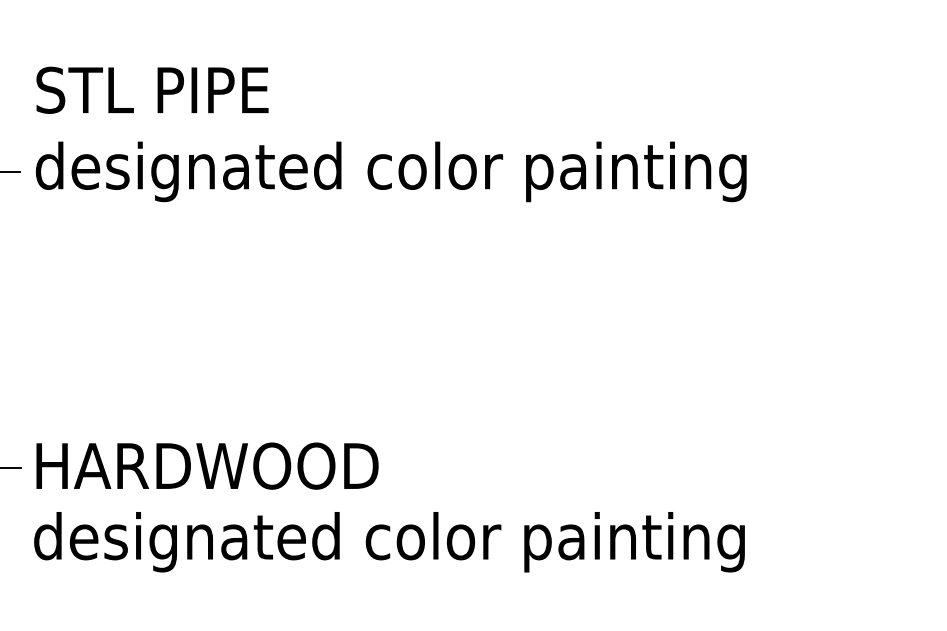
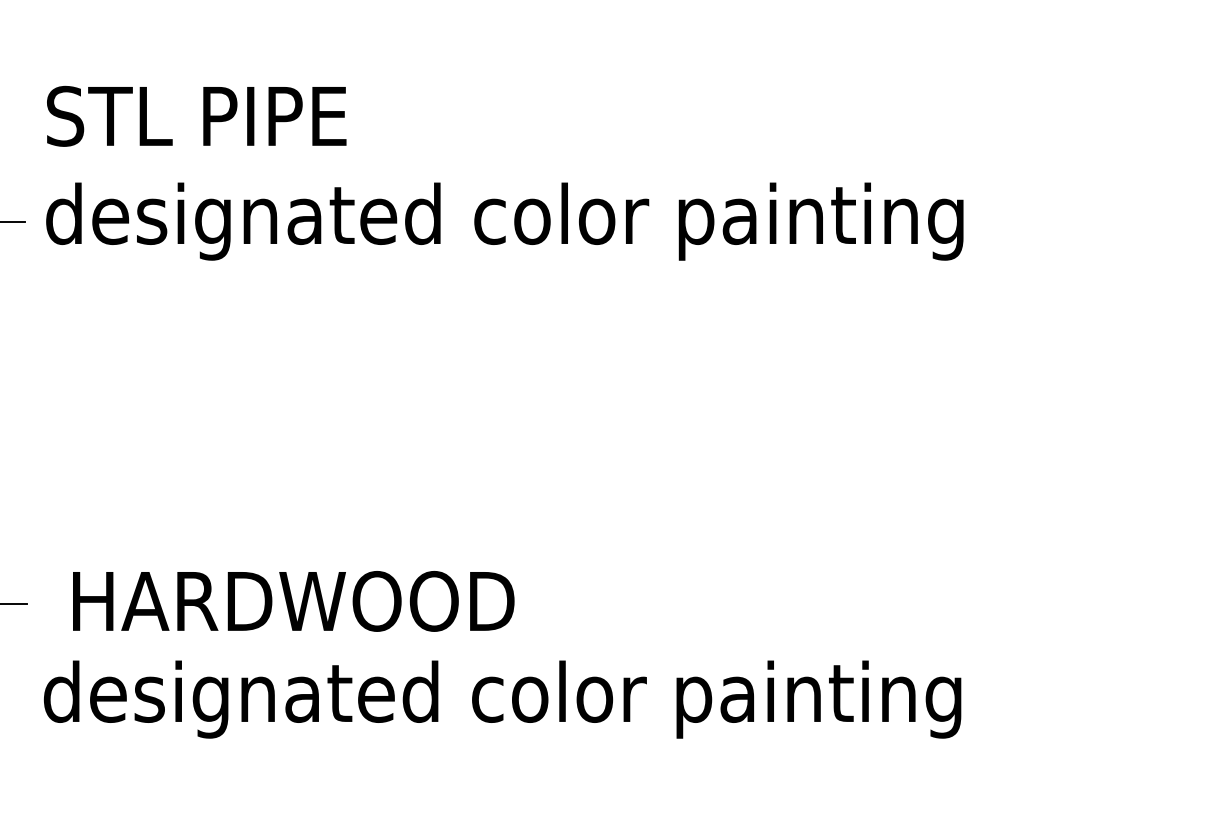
text: (207, 466) -> (293, 601), moved

